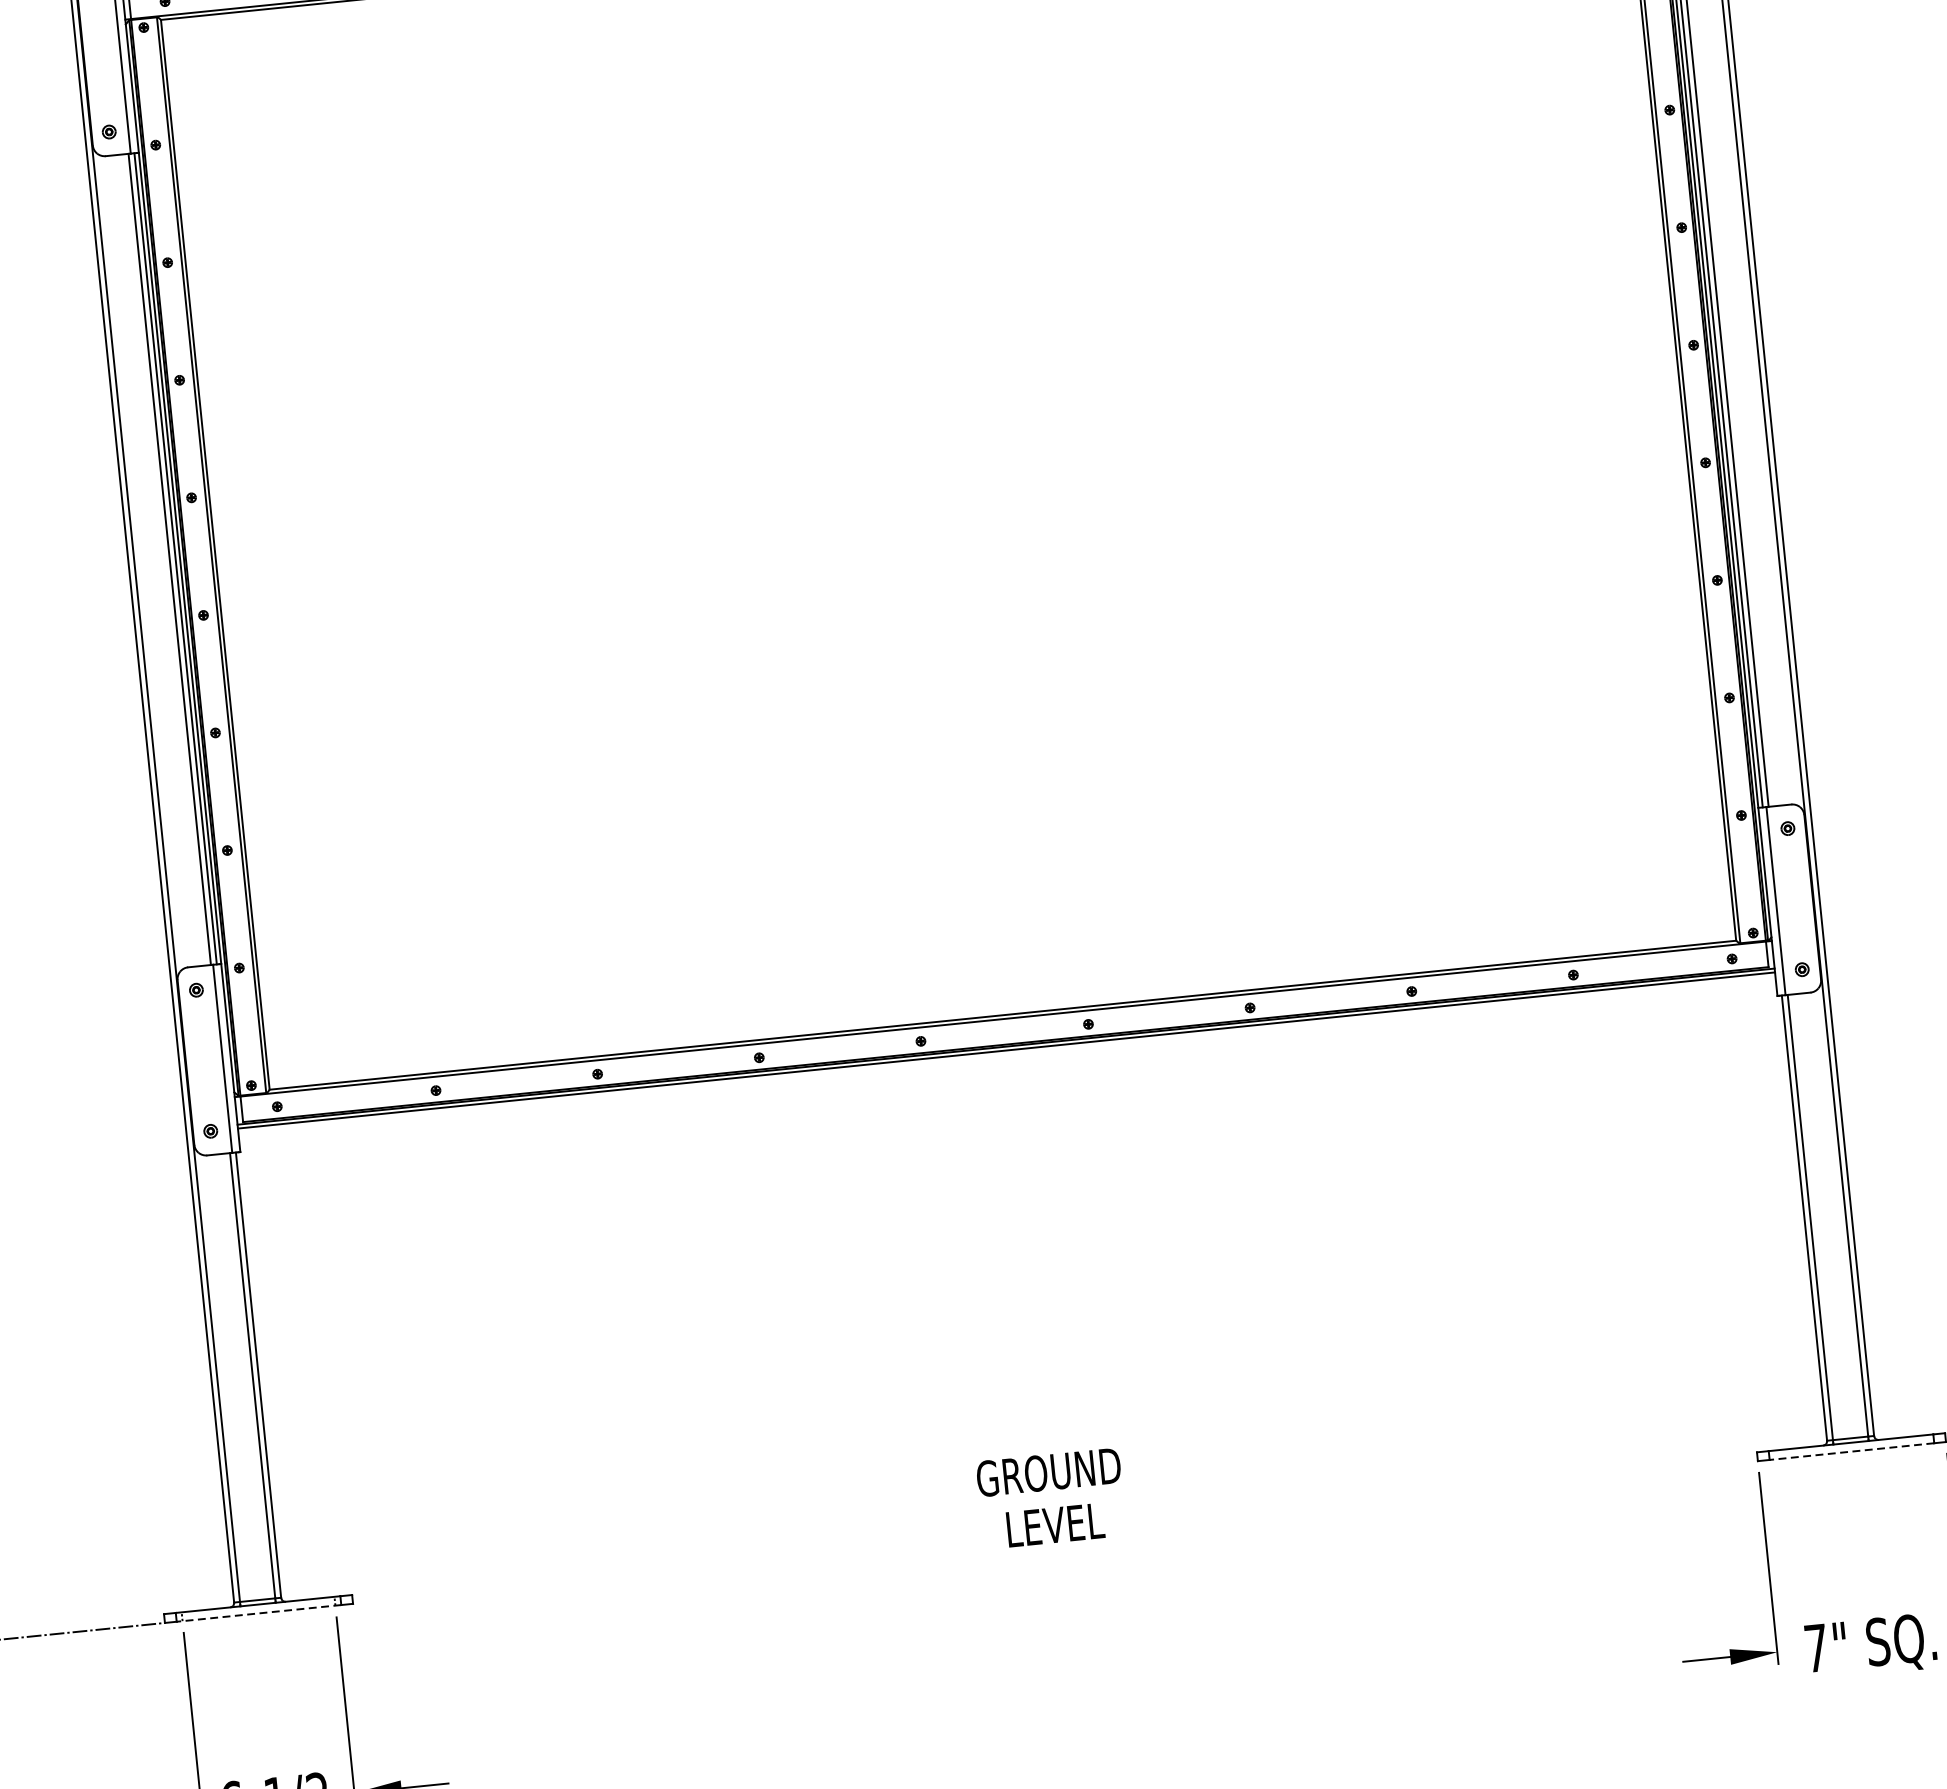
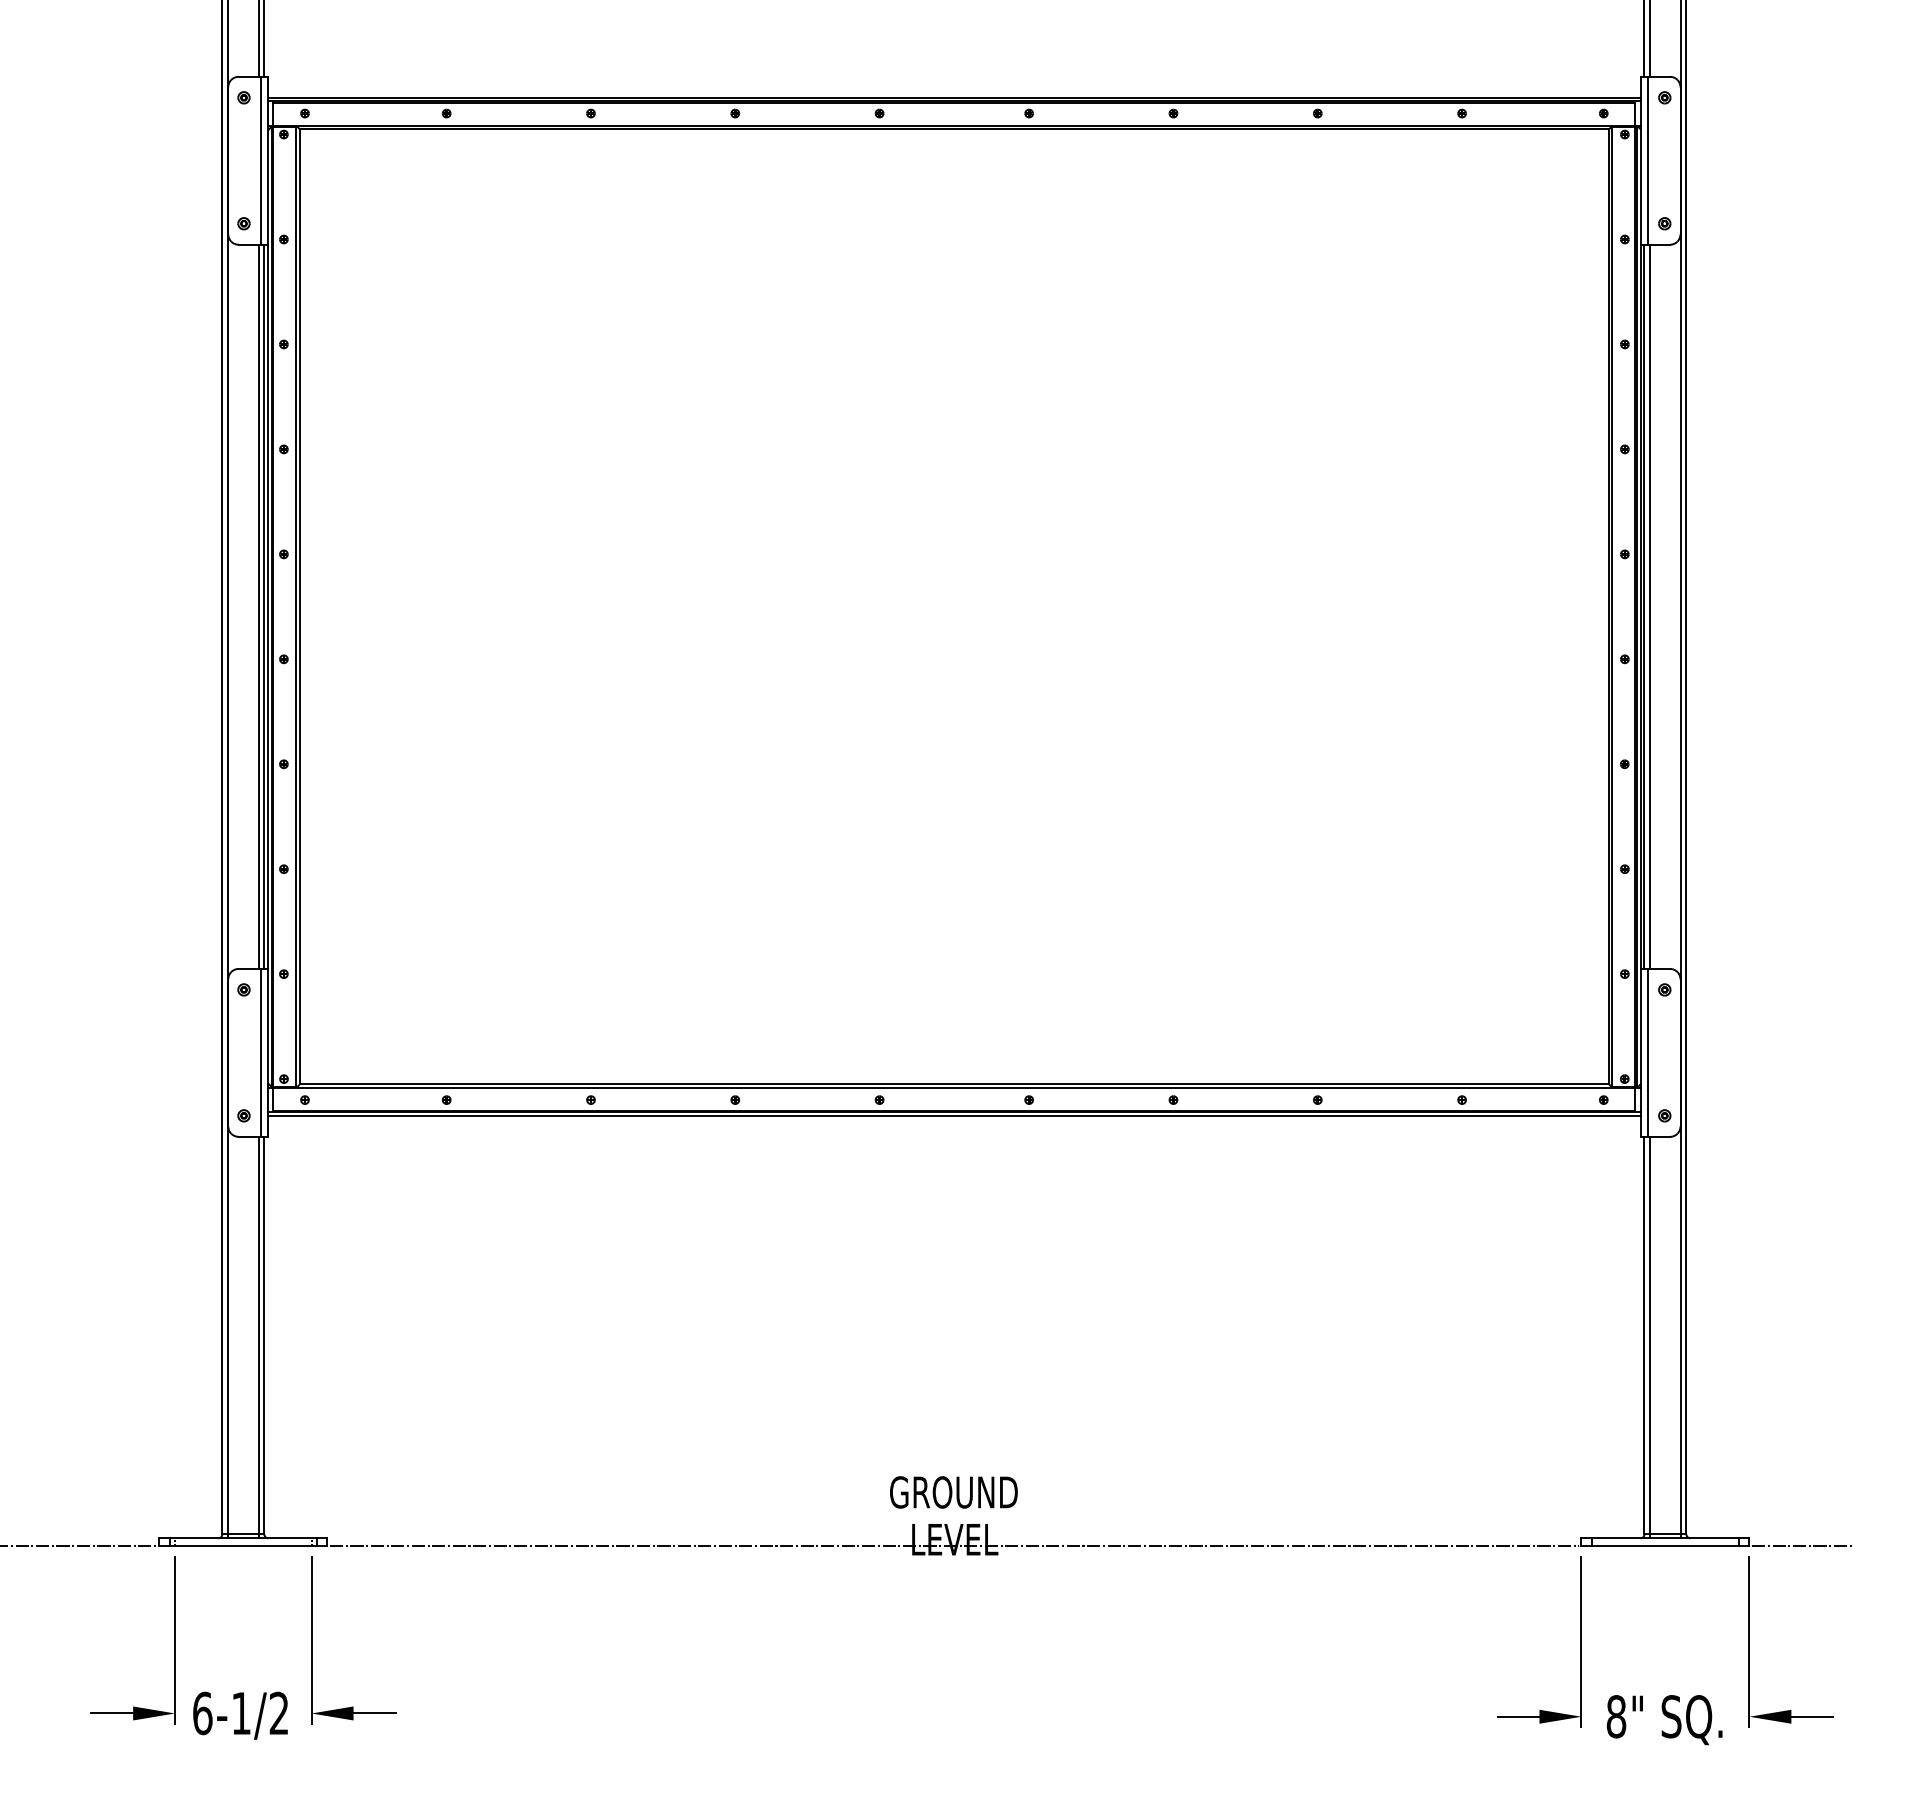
line: (1850, 1452) -> (1664, 1546), dashed -> solid
line: (1054, 1532) -> (953, 1546), added
line: (258, 1613) -> (242, 1546), dashed -> solid
text: (1816, 1647) -> (1616, 1716), 7" -> 8"

